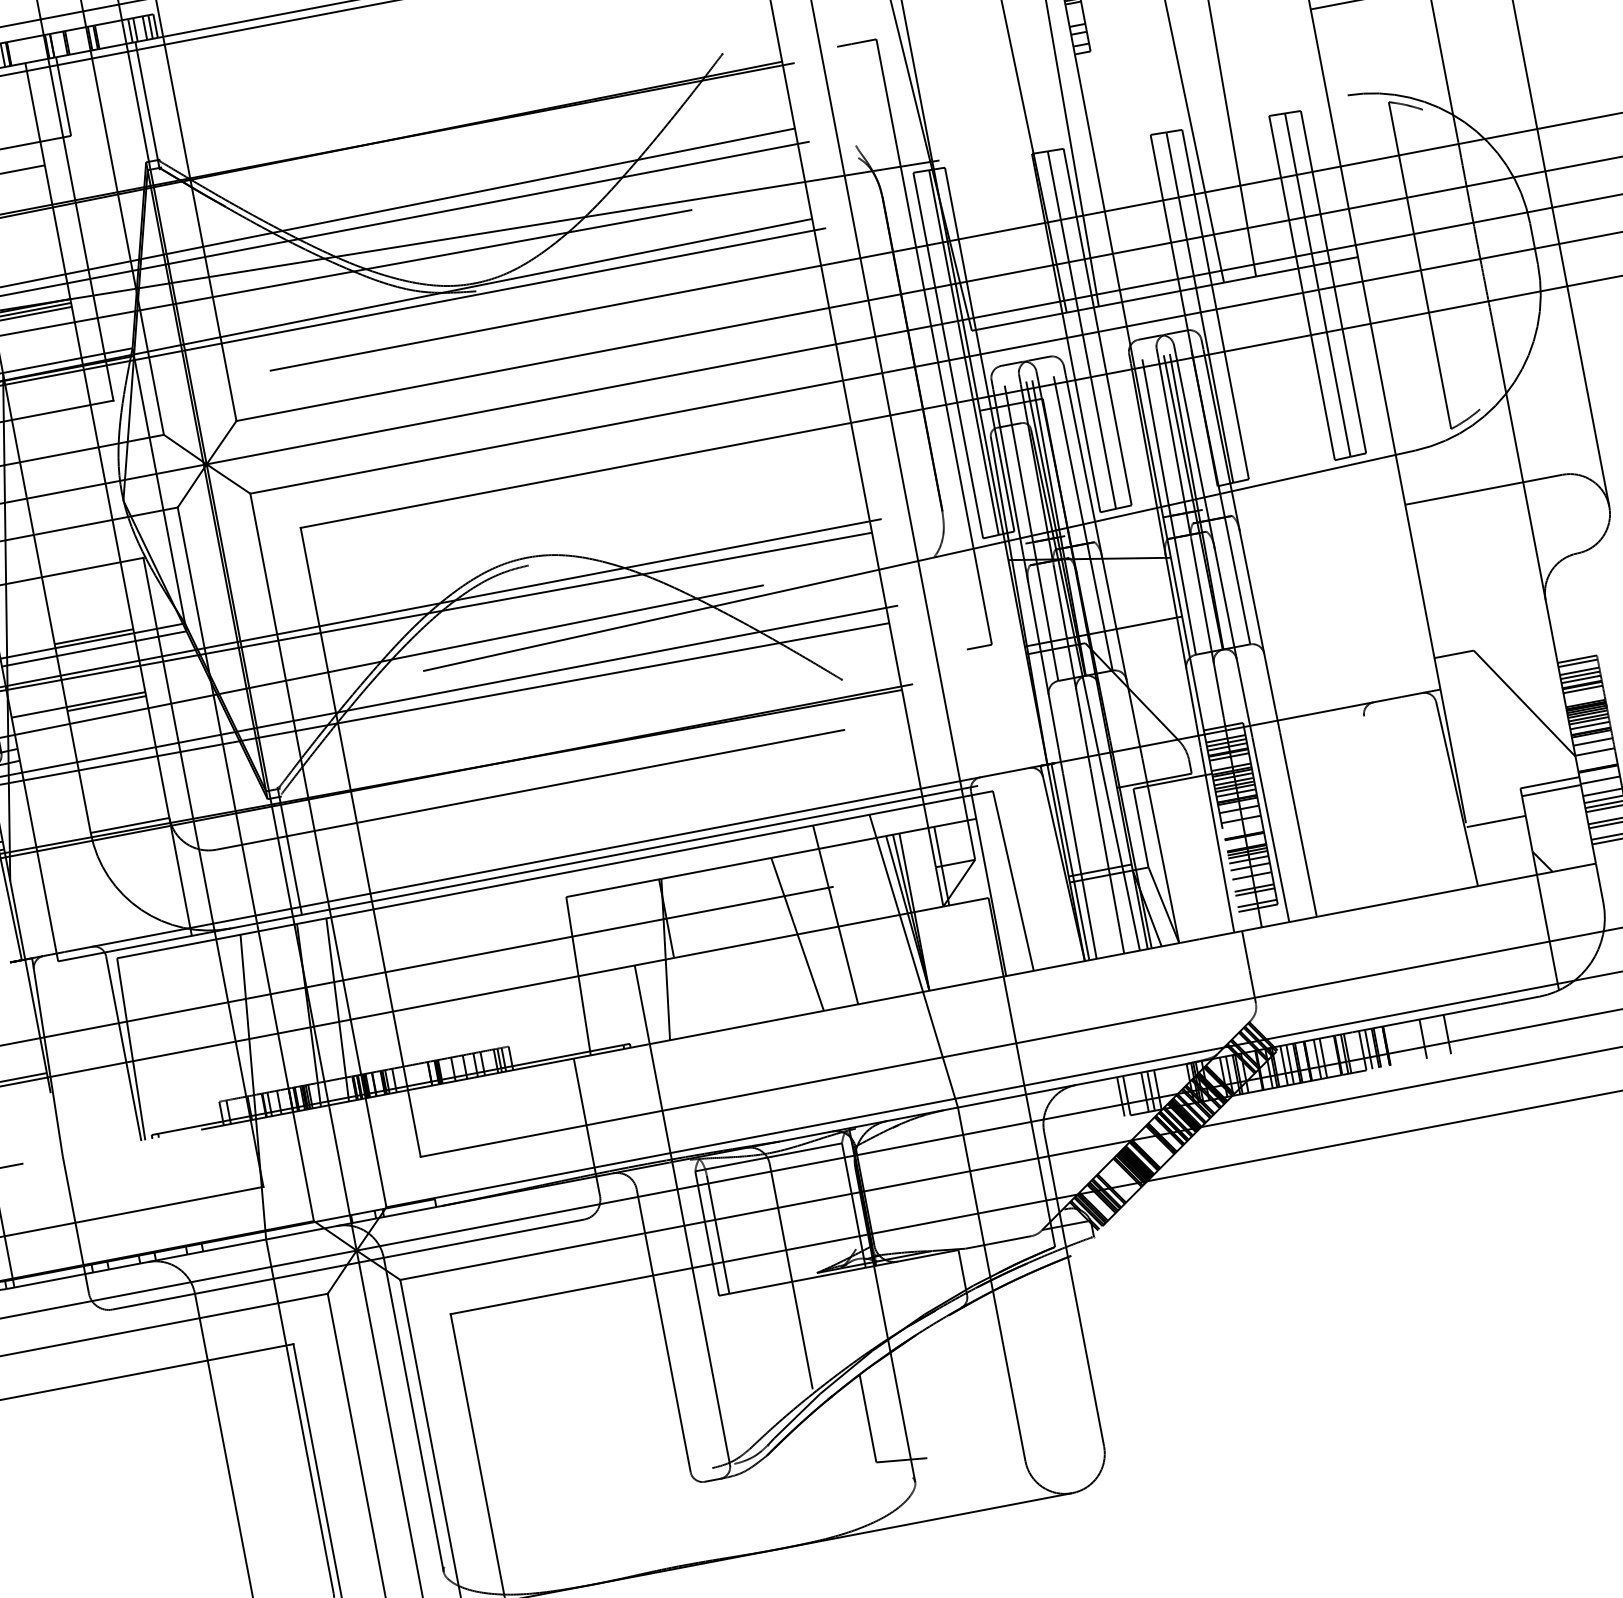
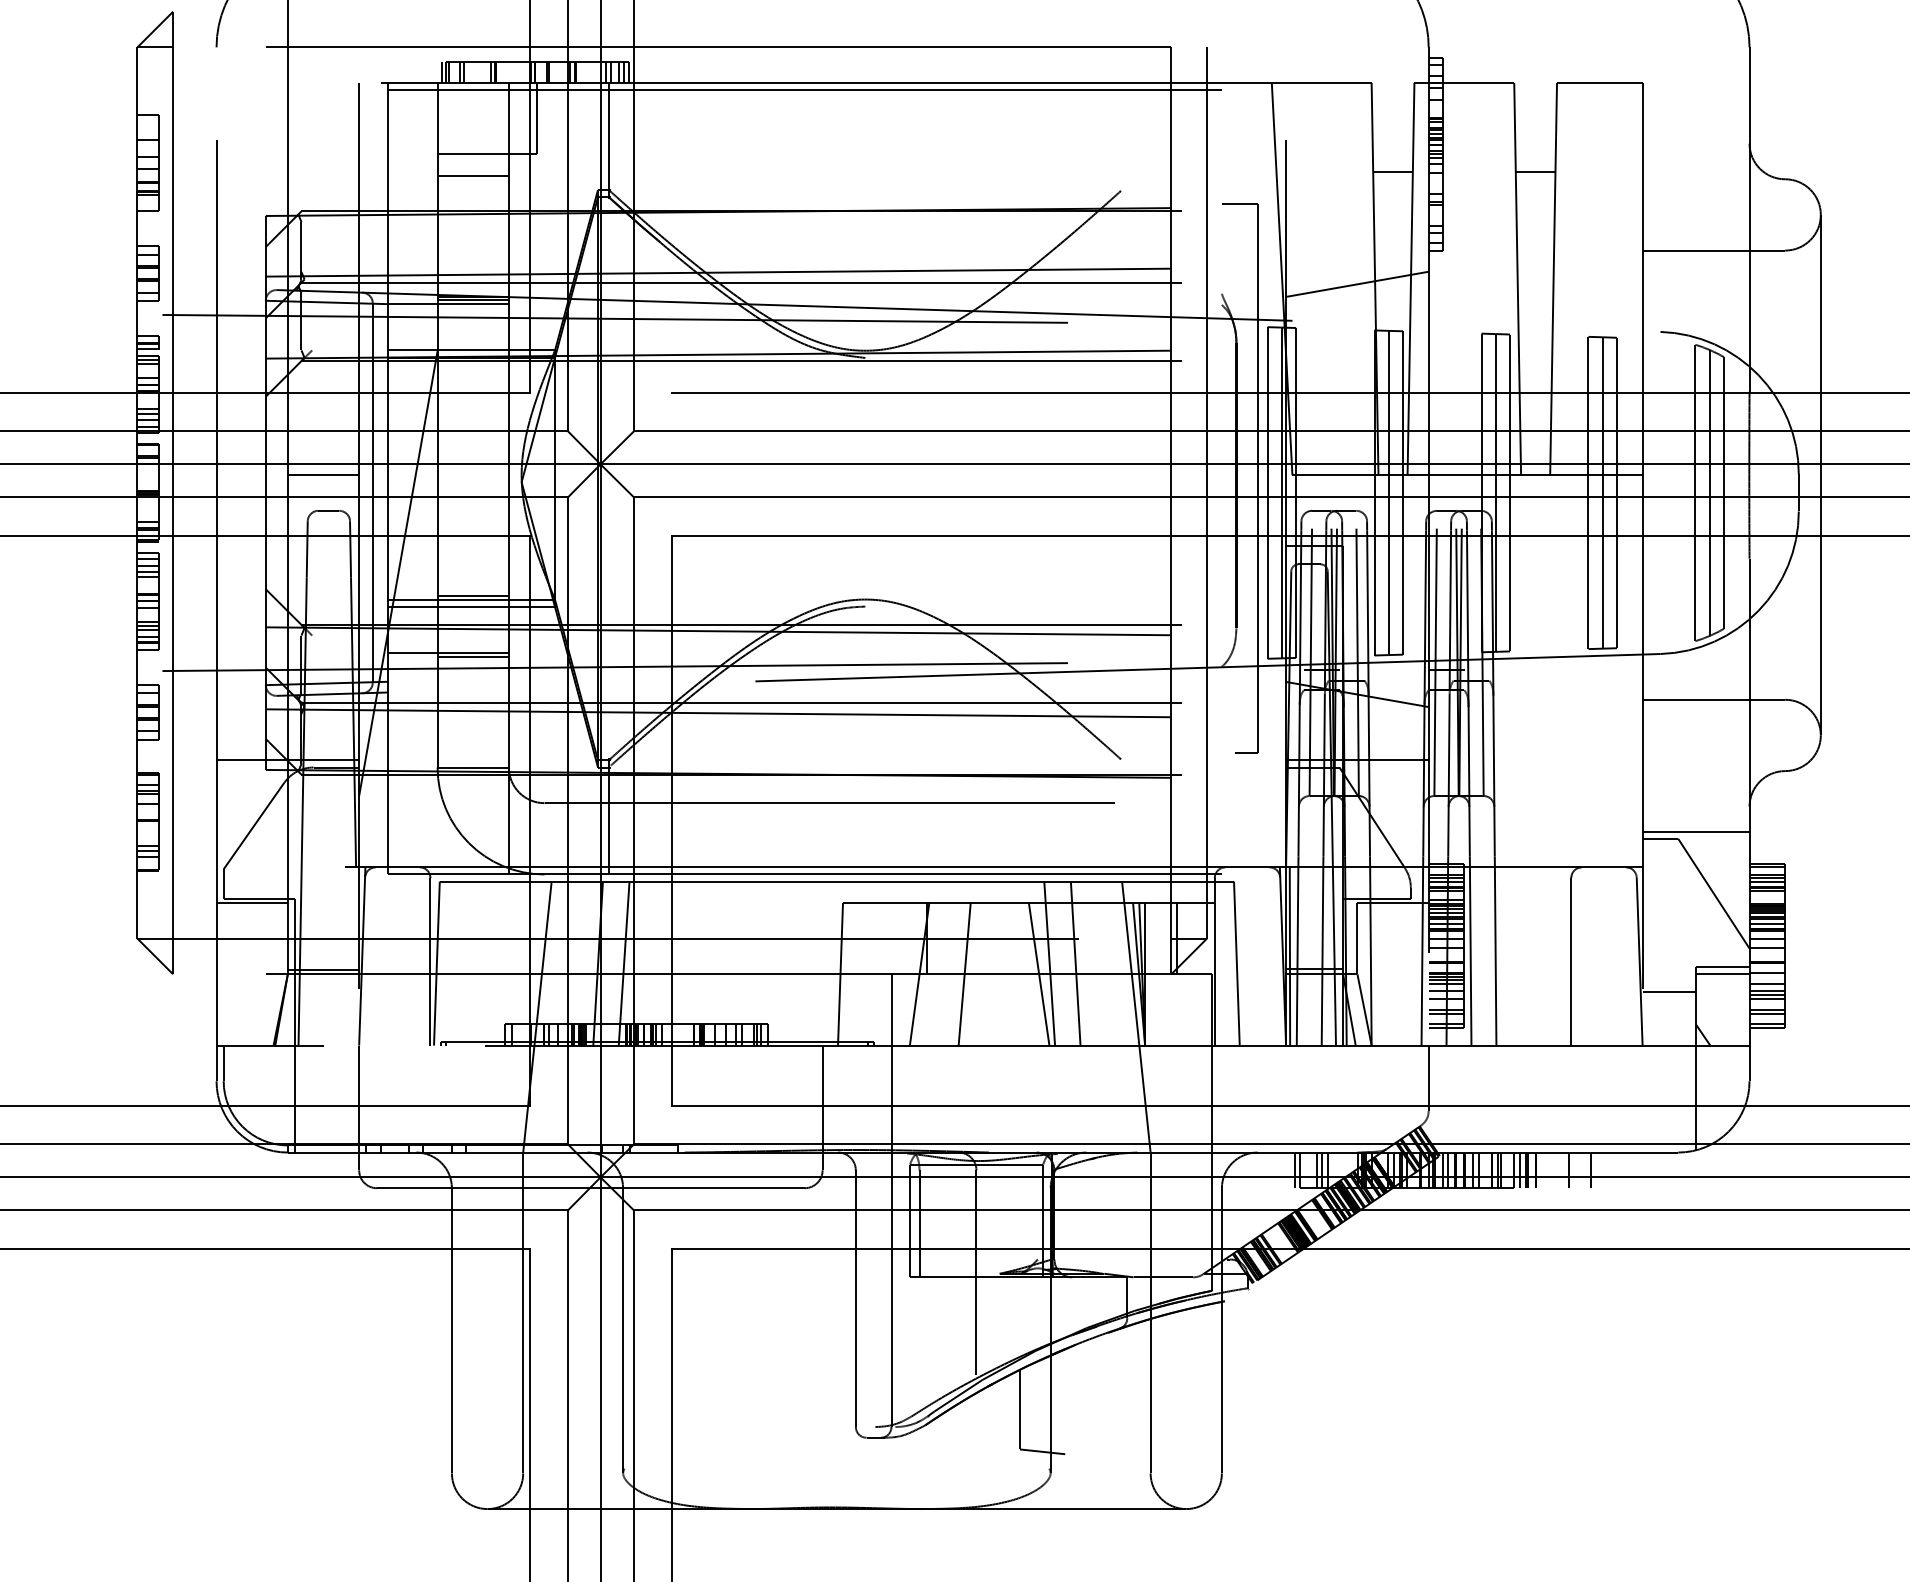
line: (1003, 105) -> (1357, 283), added
line: (1450, 259) -> (1723, 492), added
line: (1435, 262) -> (1709, 492), added
line: (1491, 638) -> (1695, 831), added
line: (1381, 808) -> (1571, 961), added
line: (806, 920) -> (1049, 963), added
line: (715, 950) -> (964, 974), added

